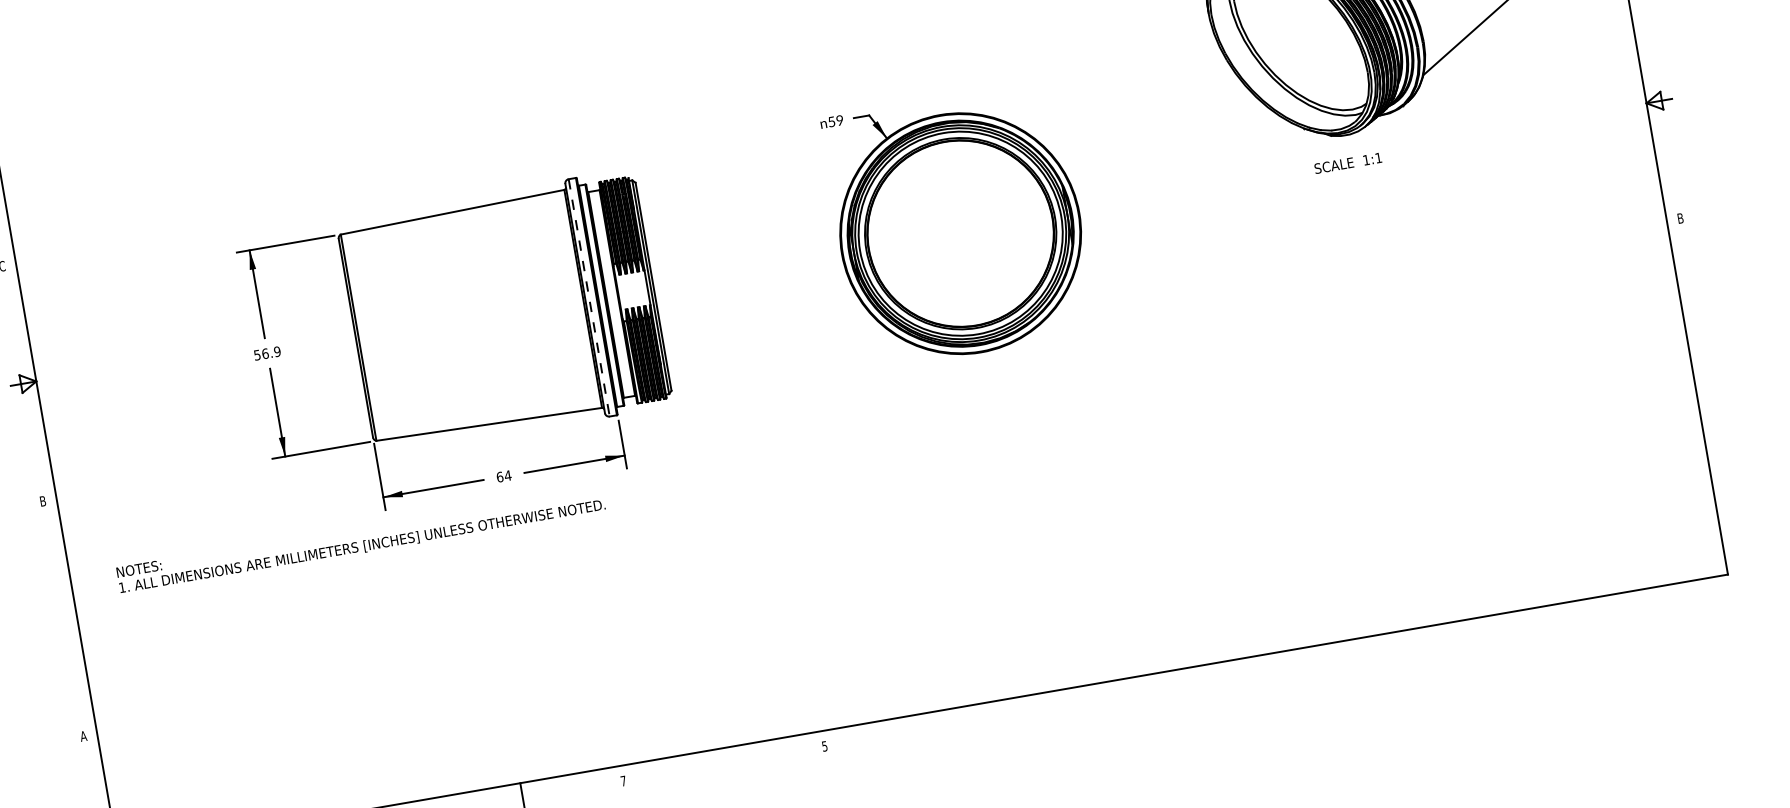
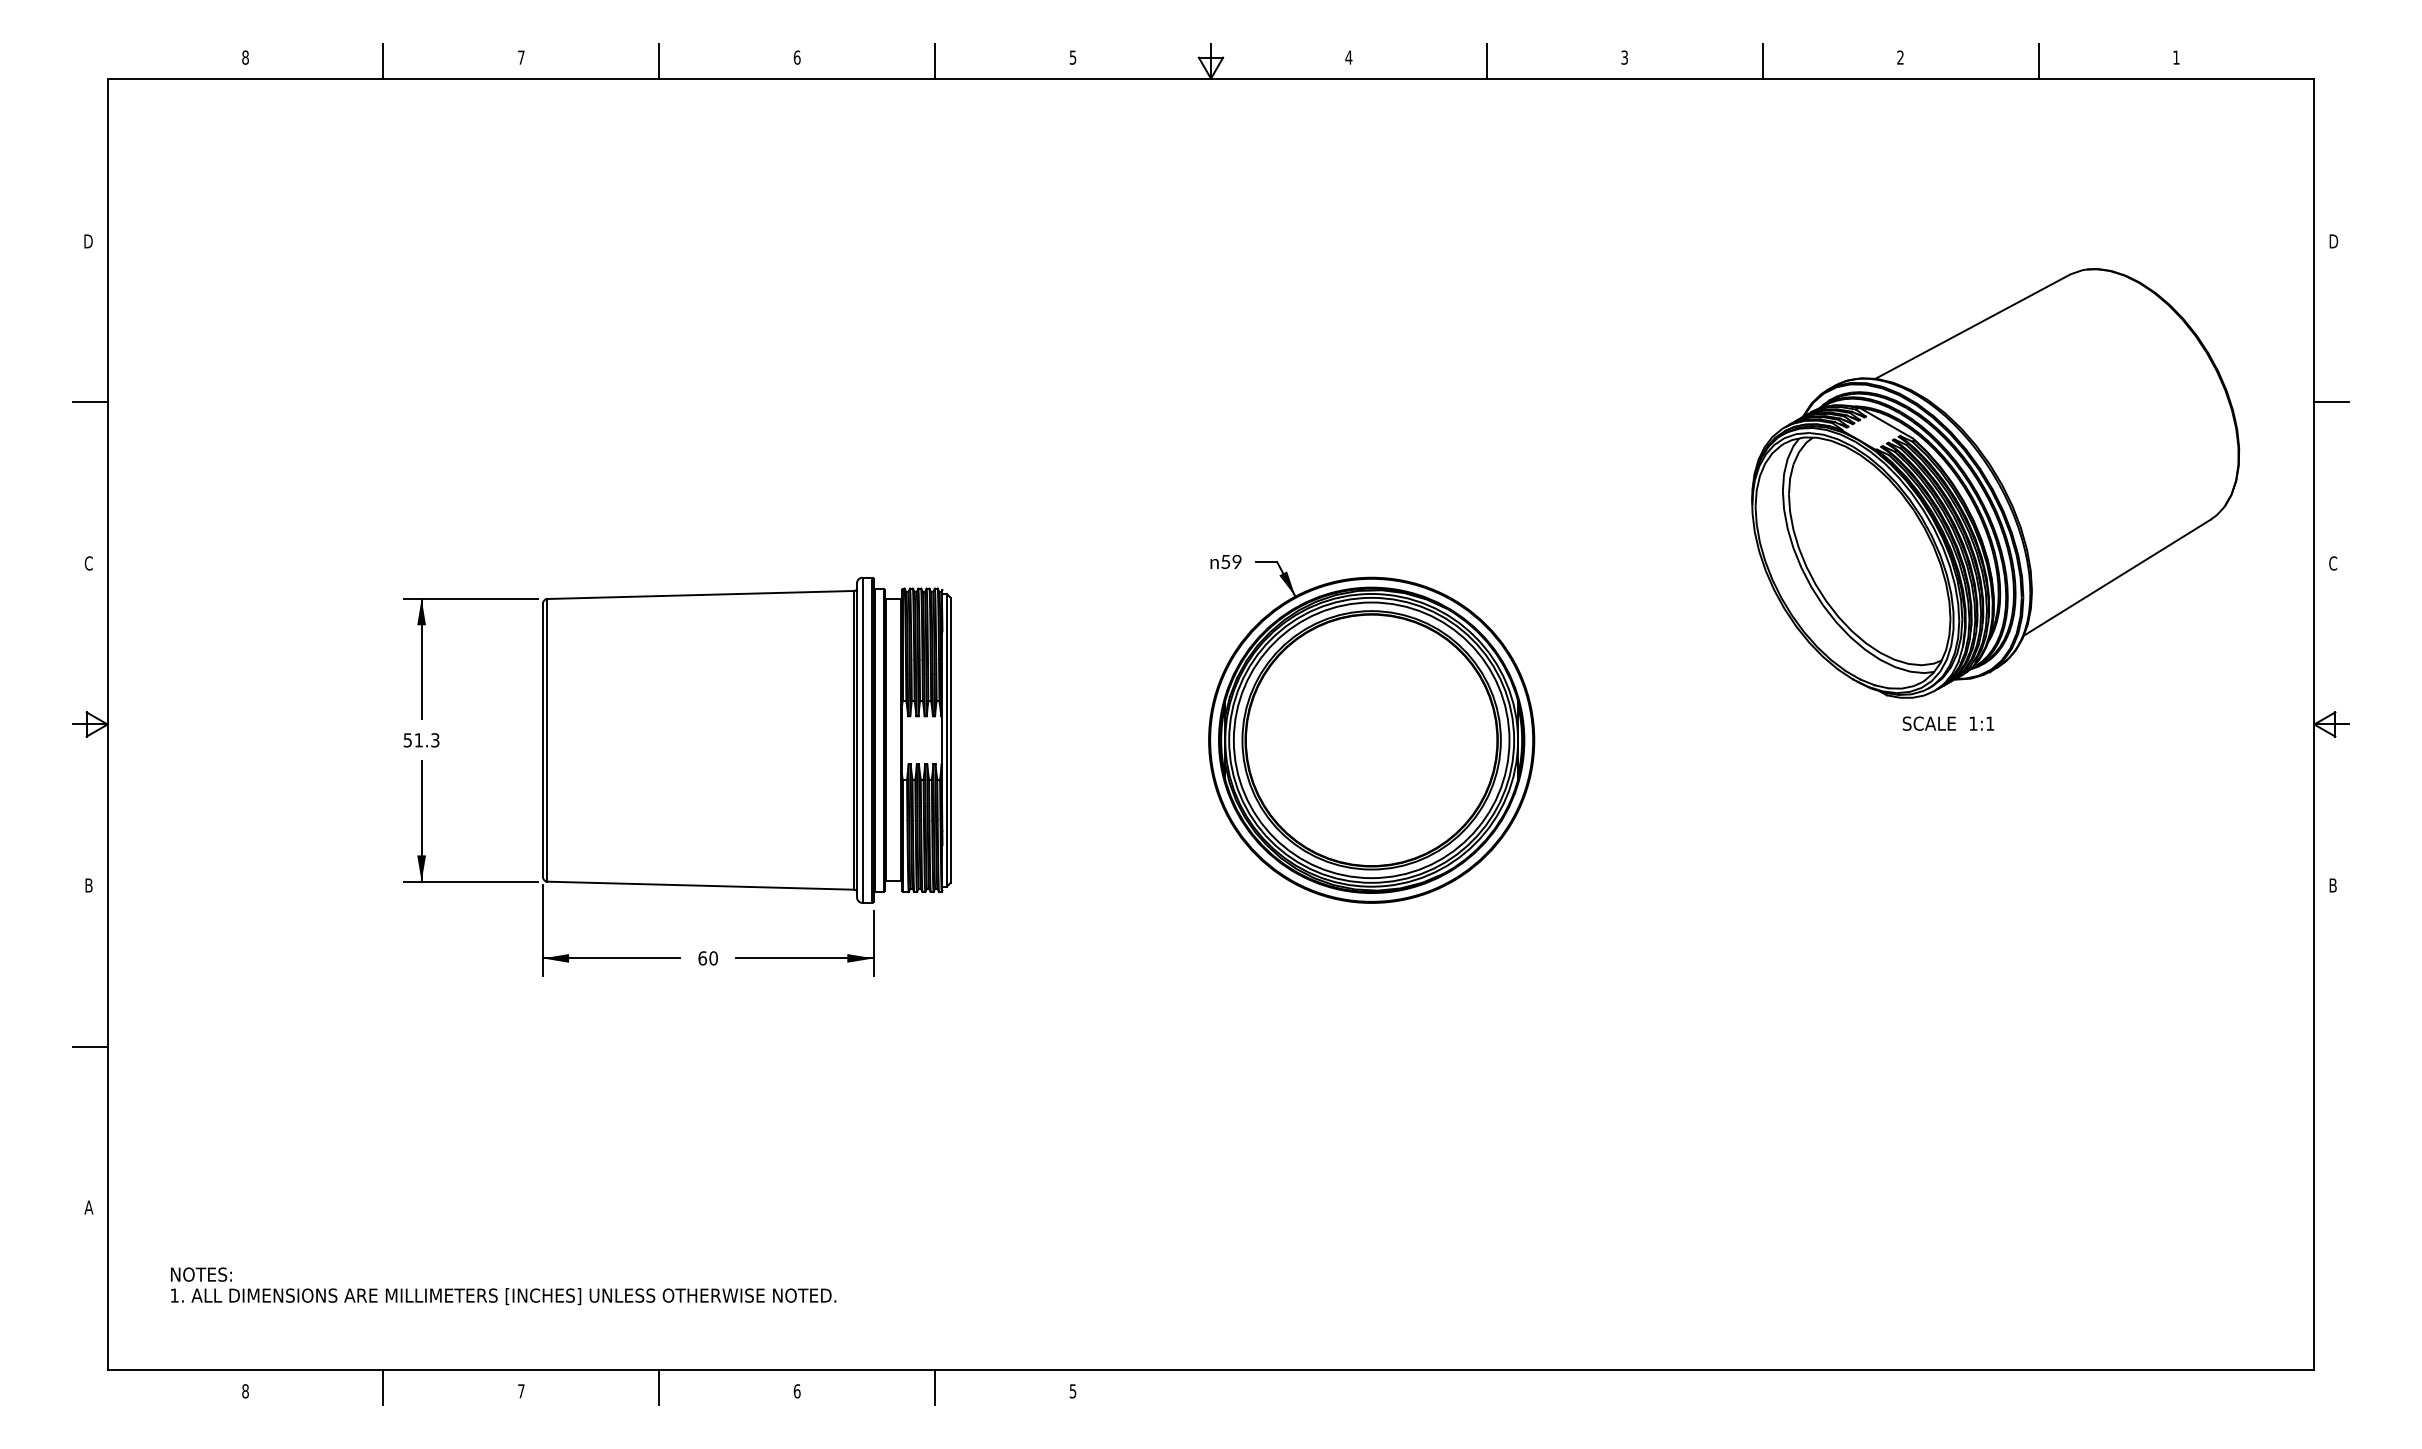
text: (1348, 163) -> (1948, 723), moved
line: (589, 298) -> (862, 740), dashed -> solid
text: (271, 352) -> (426, 740), 56.9 -> 51.3
text: (507, 475) -> (713, 958), 64 -> 60
text: (361, 539) -> (503, 1286), moved
line: (63, 618) -> (89, 1046), added
line: (723, 760) -> (935, 1387), added
text: (623, 781) -> (796, 1391), 7 -> 6

